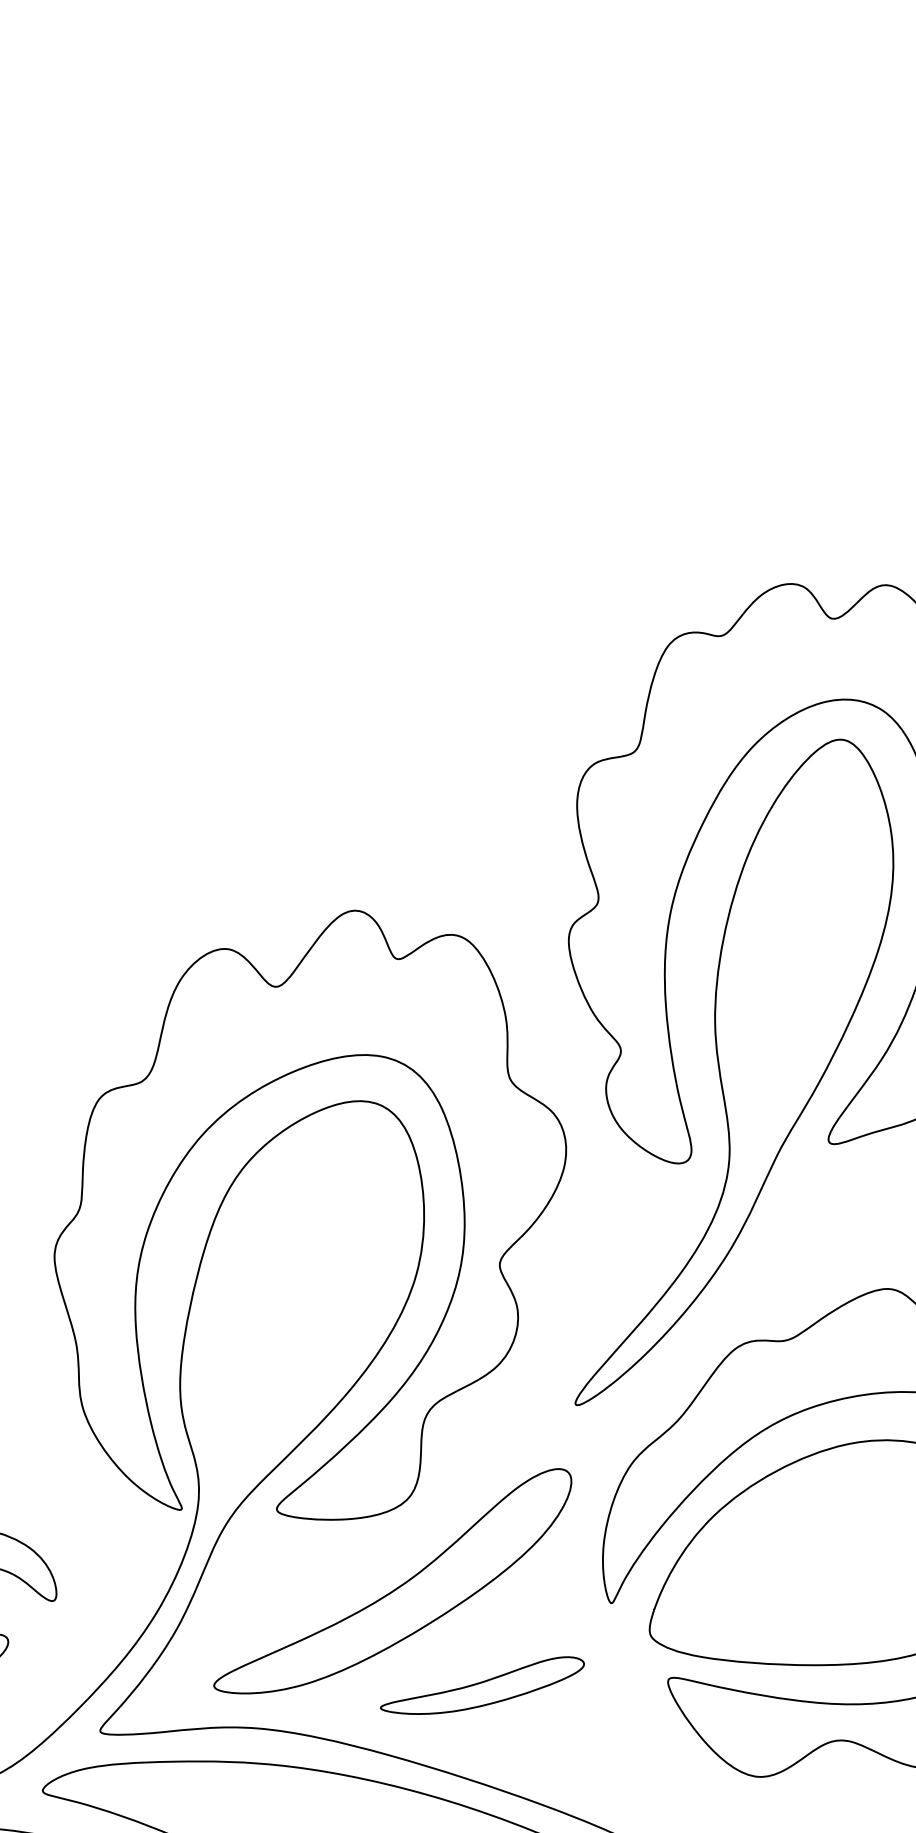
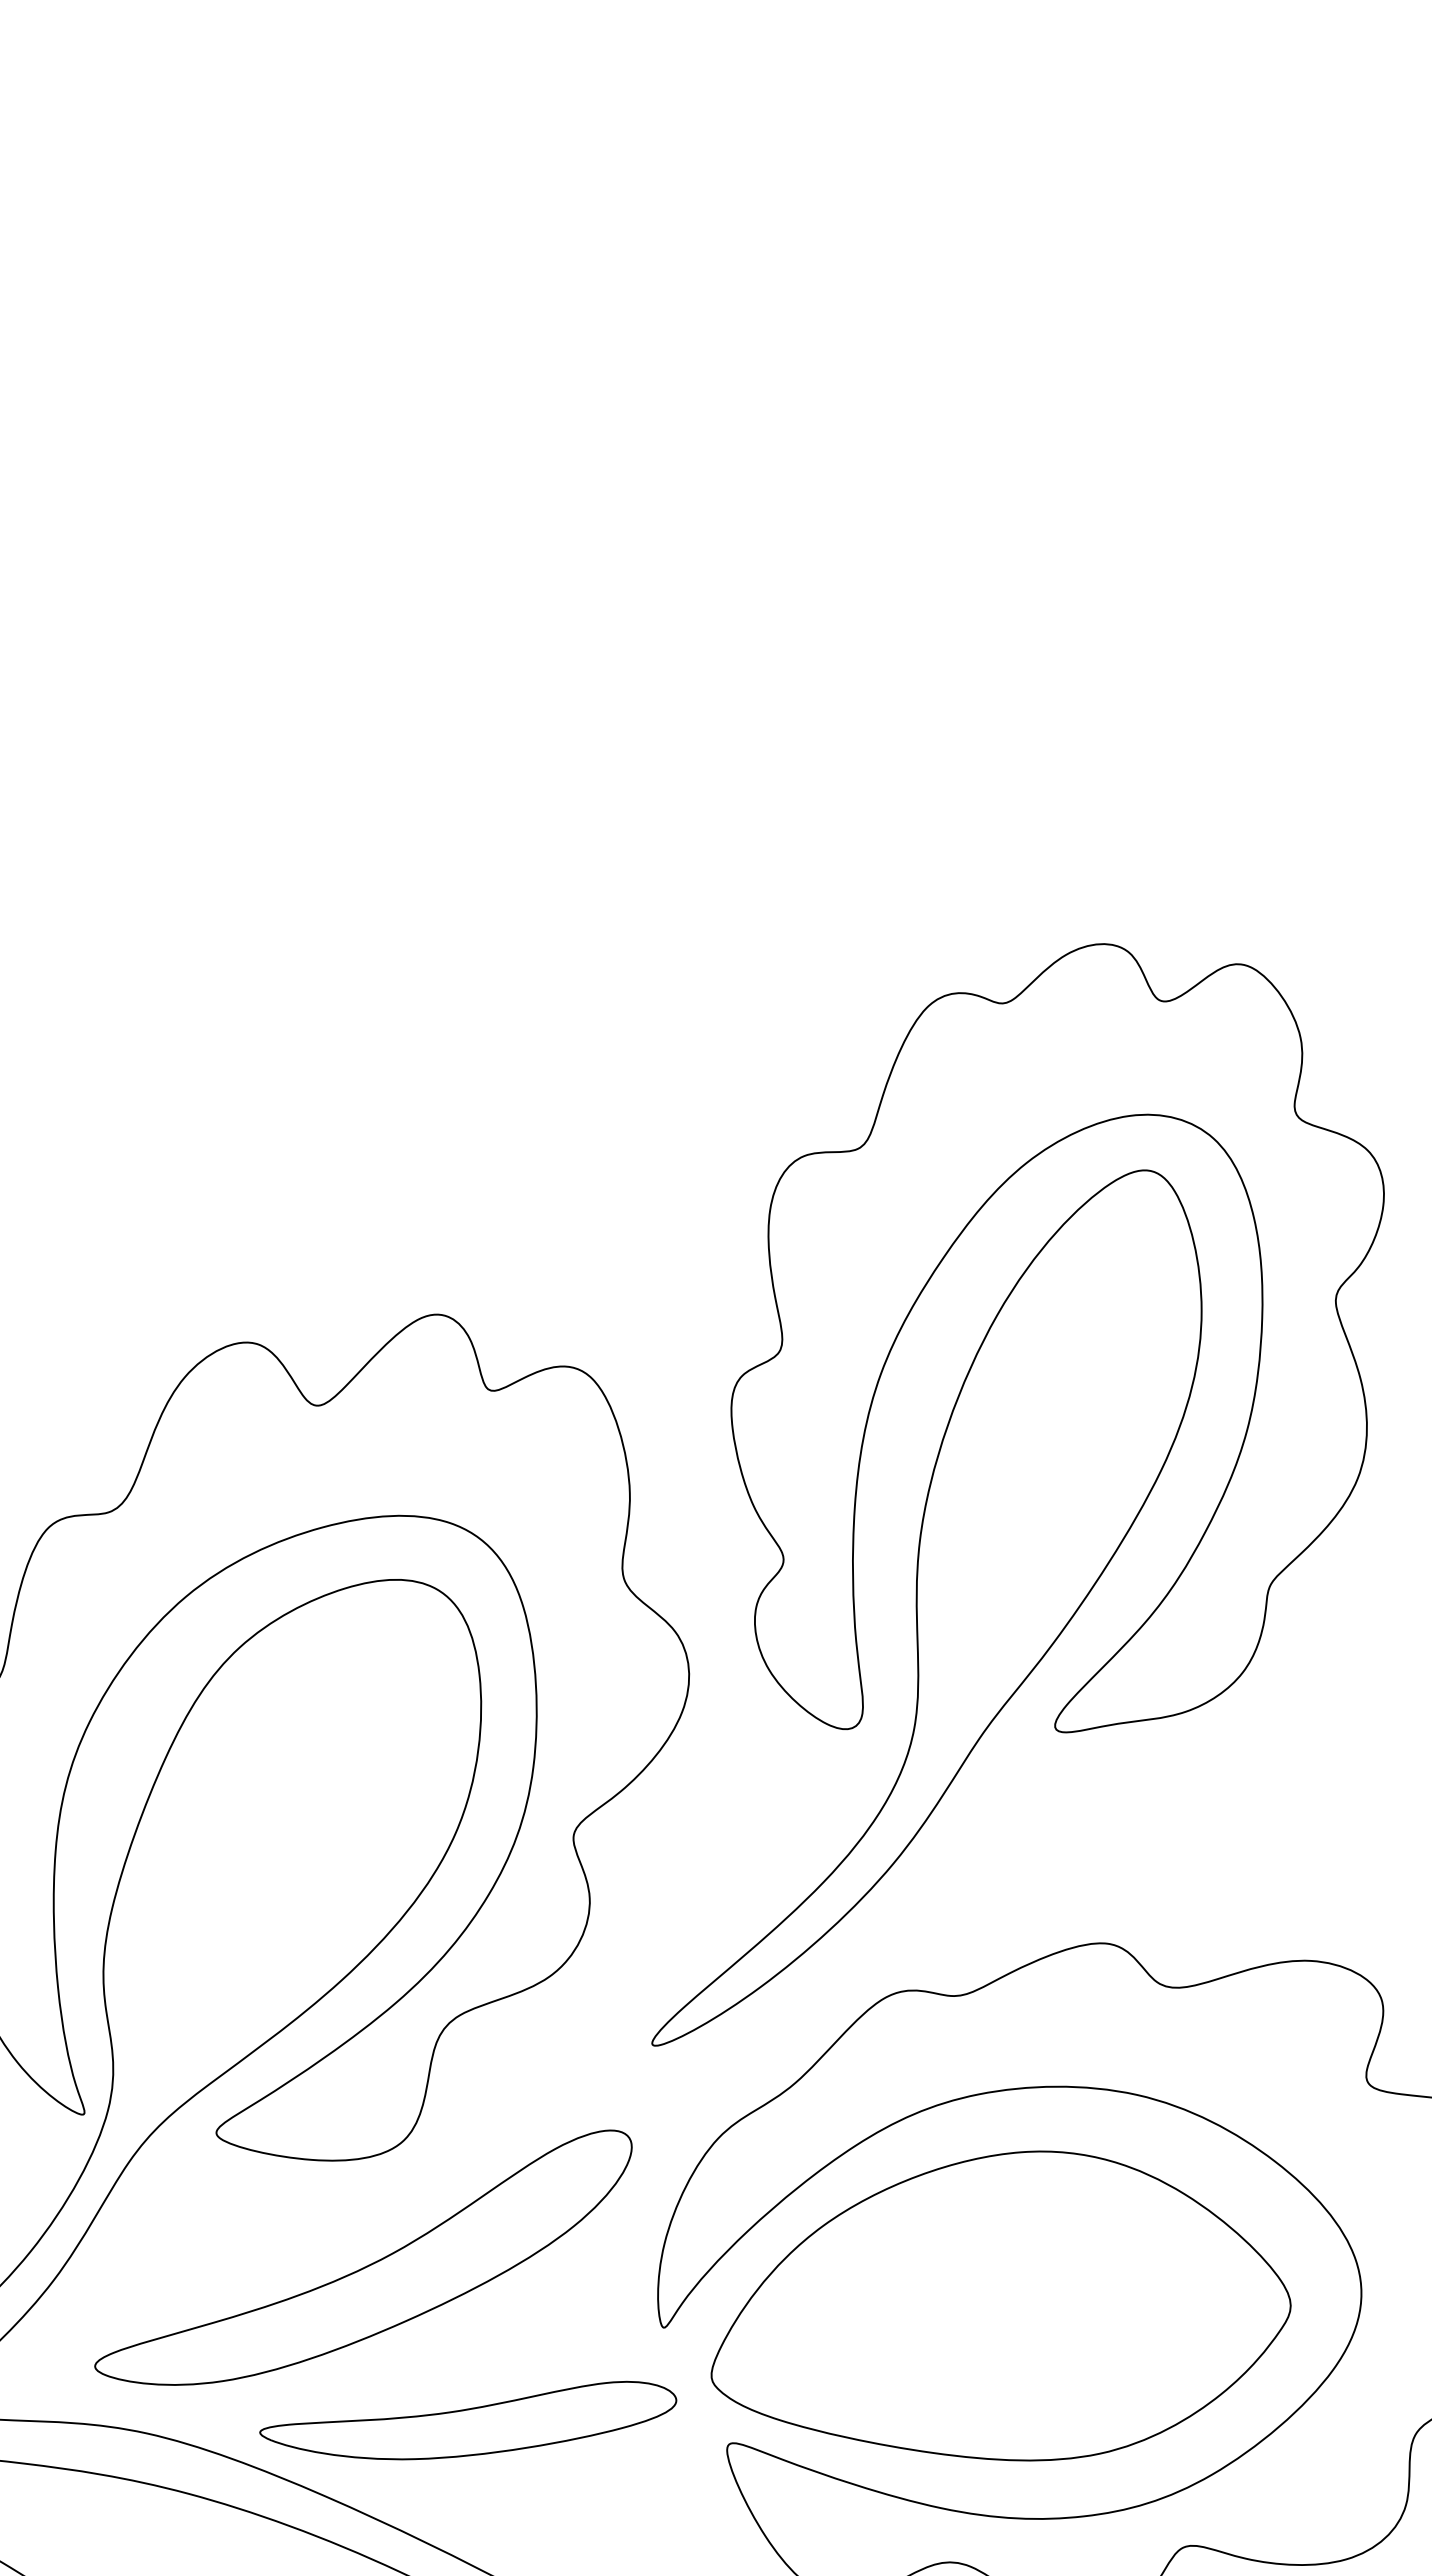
part: (482, 1687) -> (468, 2420), size x1.43

